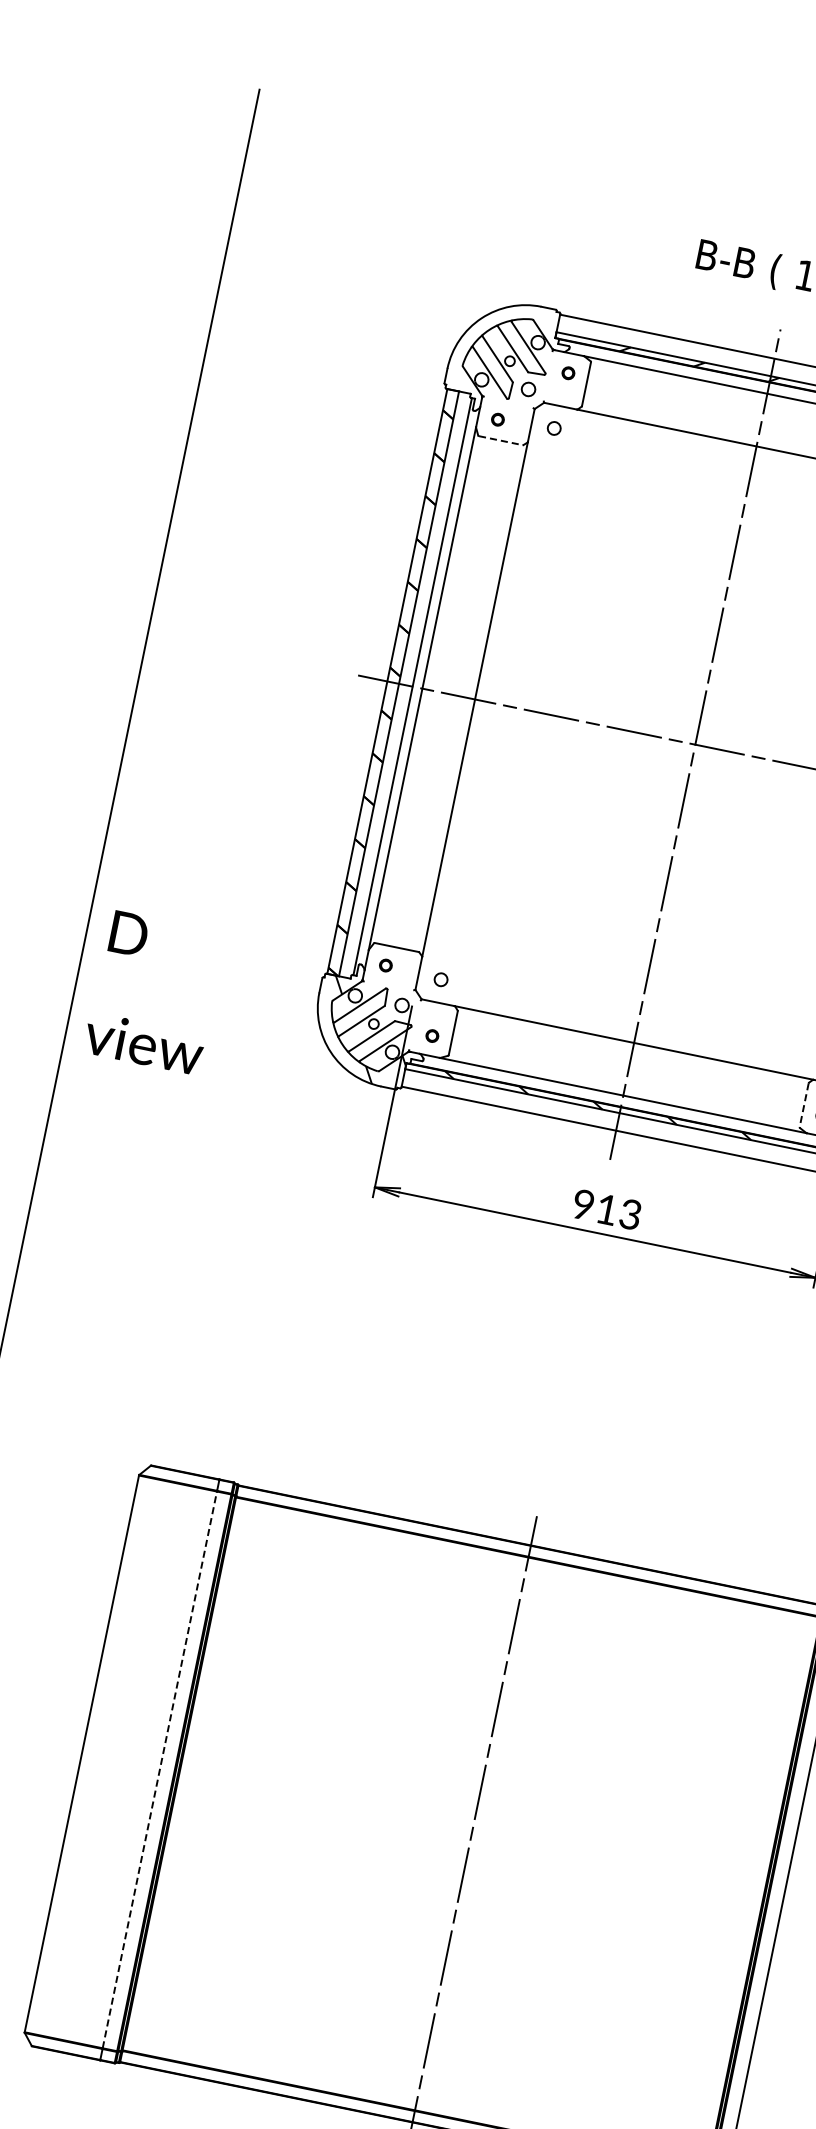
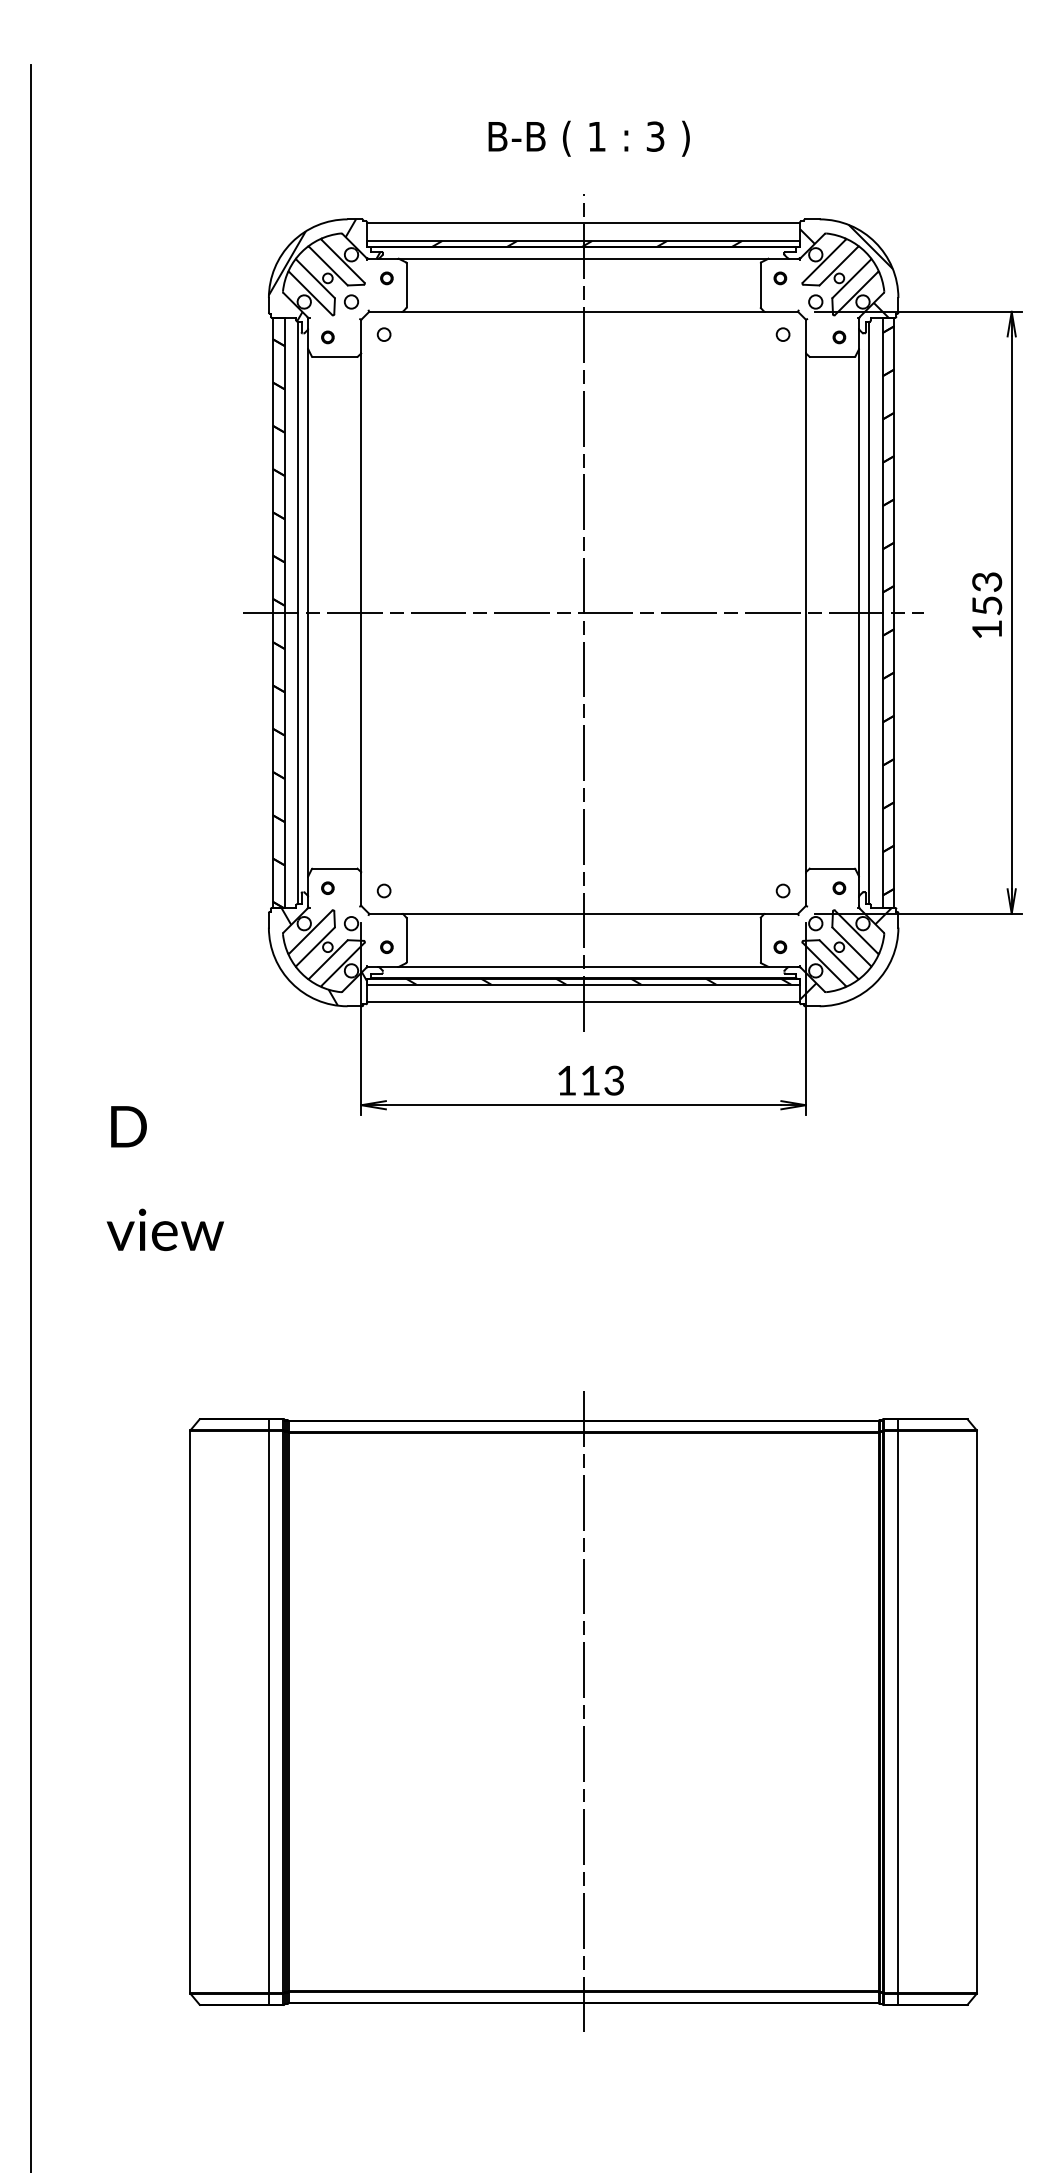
hatch: (508, 352) -> (324, 270), added
line: (501, 441) -> (335, 357), dashed -> solid
text: (153, 992) -> (164, 1178), moved
line: (803, 1105) -> (760, 940), dashed -> solid
text: (583, 1204) -> (566, 1080), 913 -> 113
line: (159, 1770) -> (268, 1712), dashed -> solid

